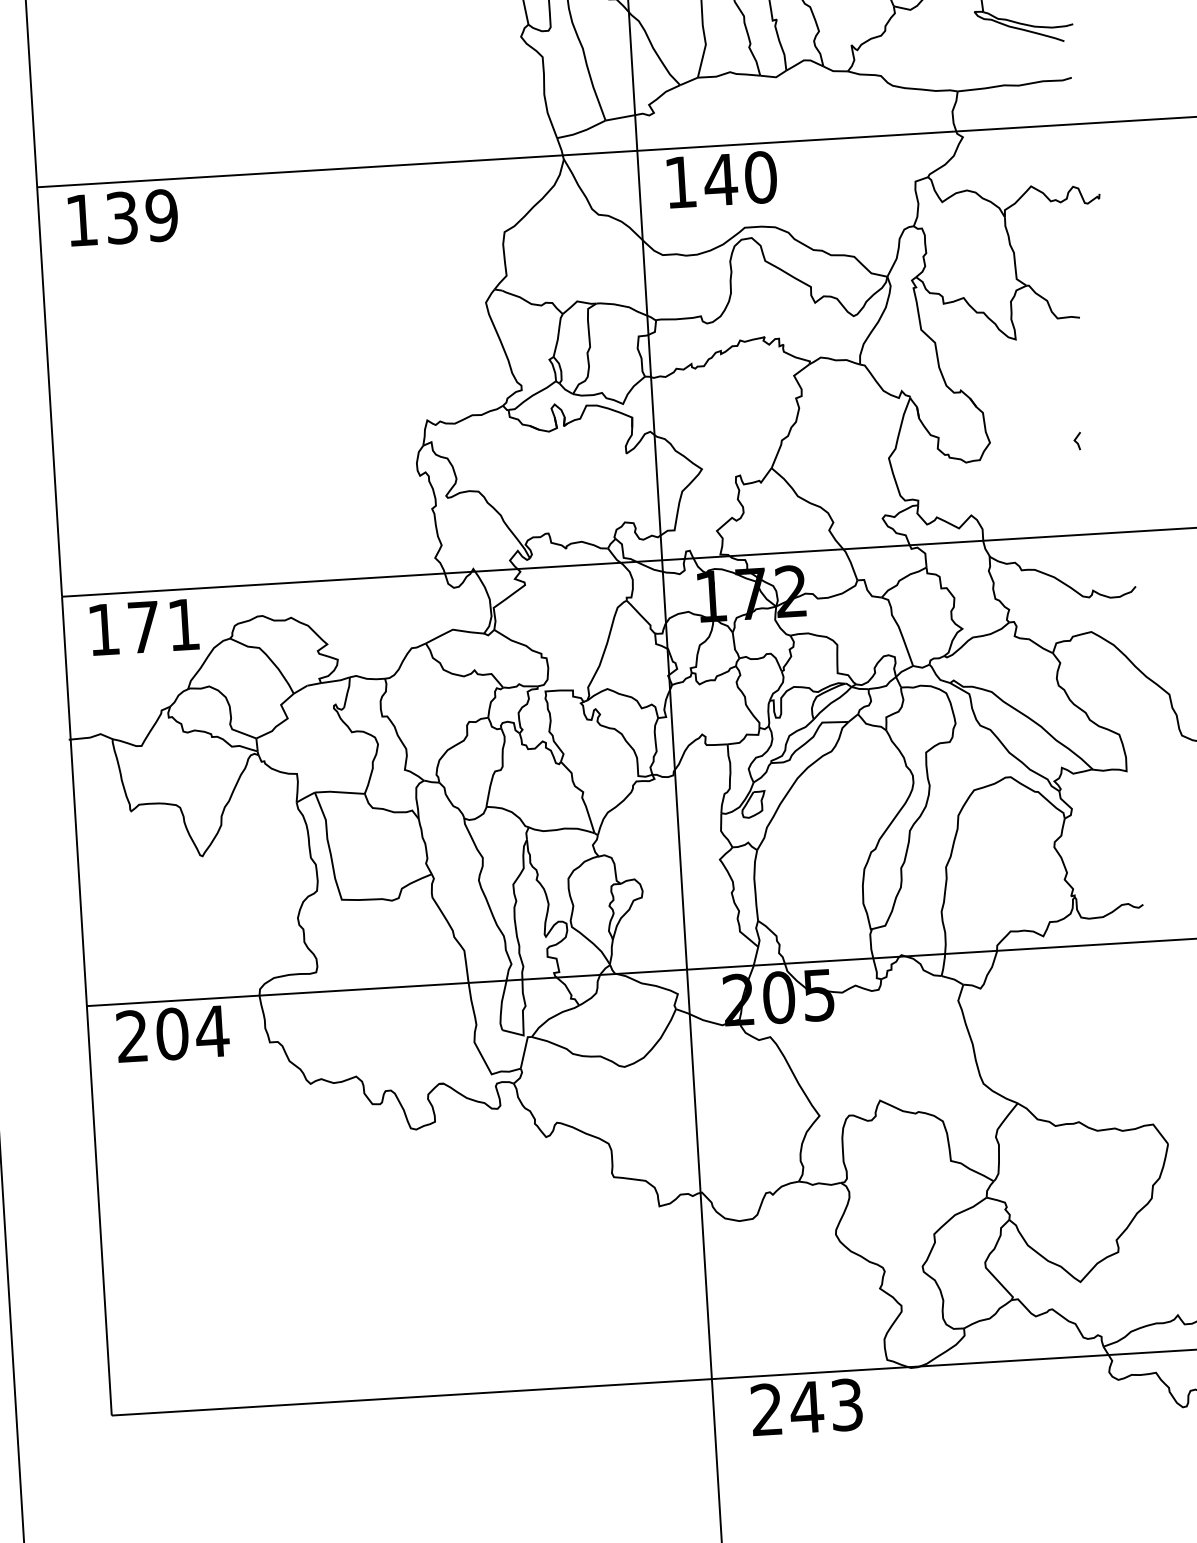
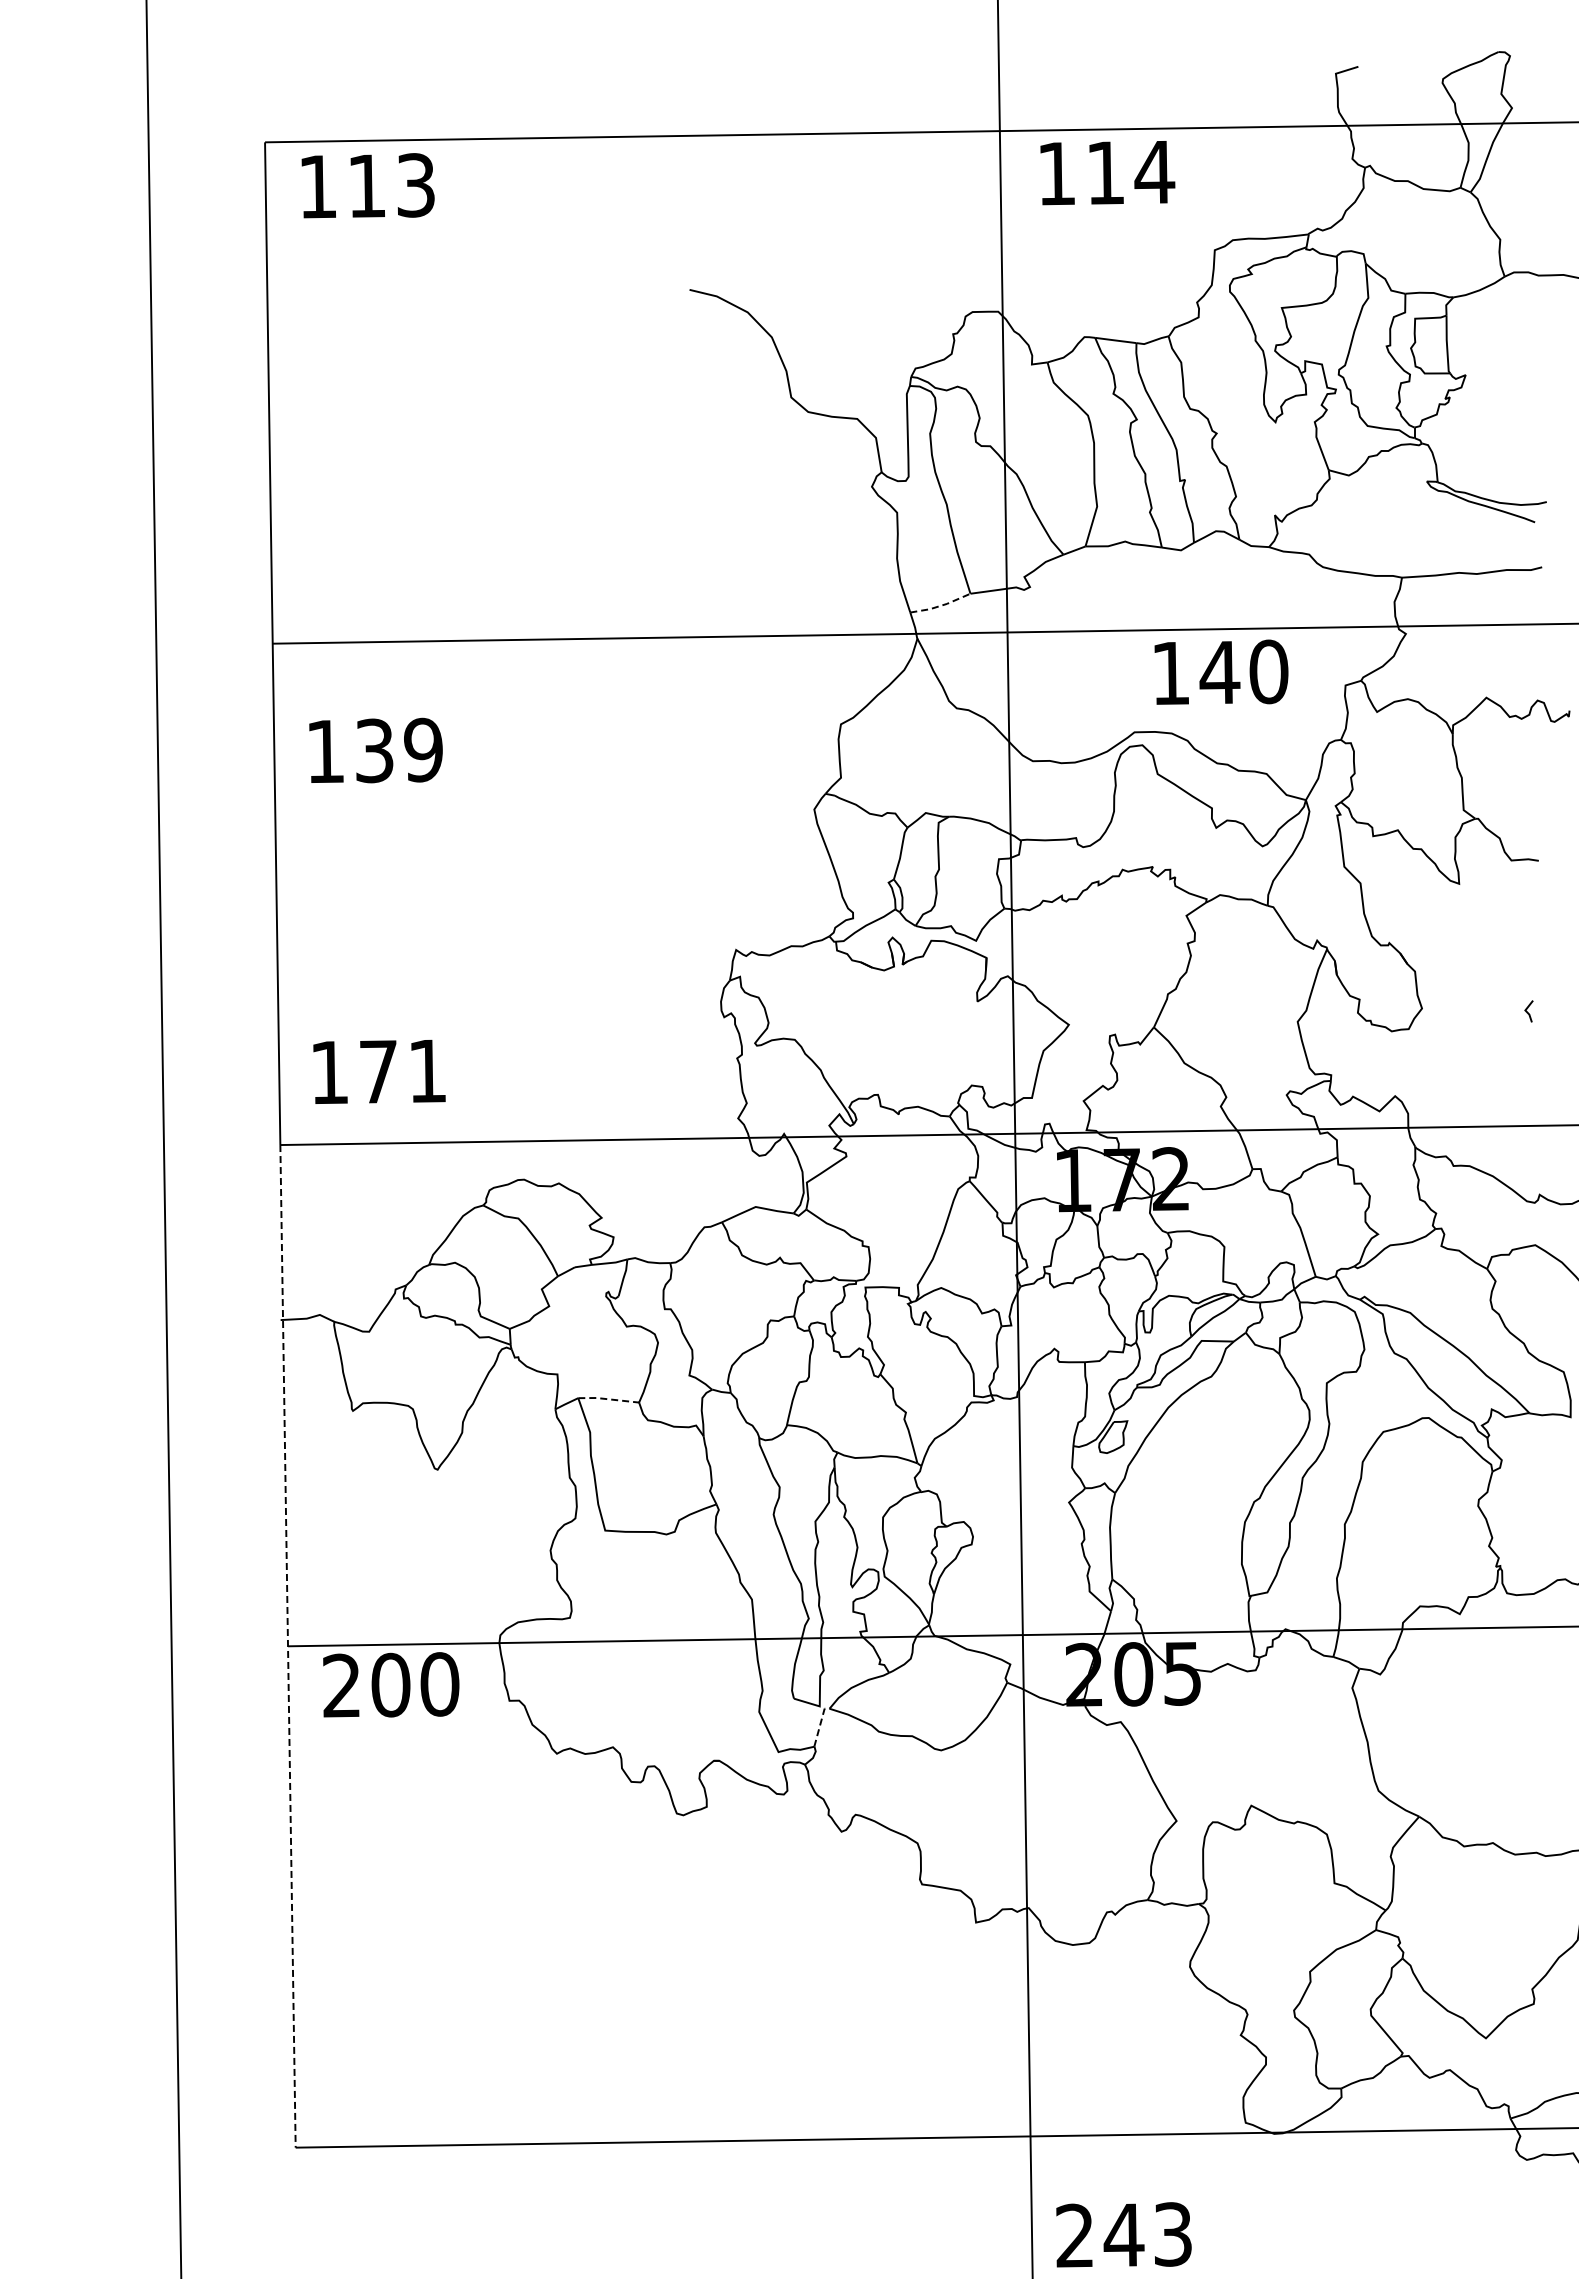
line: (582, 131) -> (941, 605), solid -> dashed
text: (722, 178) -> (1221, 671), moved
text: (122, 217) -> (375, 750), moved
text: (144, 626) -> (379, 1071), moved
line: (339, 792) -> (608, 1399), solid -> dashed
line: (87, 1006) -> (288, 1646), solid -> dashed
text: (212, 1031) -> (439, 1684), 204 -> 200
line: (525, 1051) -> (820, 1725), solid -> dashed
text: (806, 1406) -> (1123, 2234), moved

